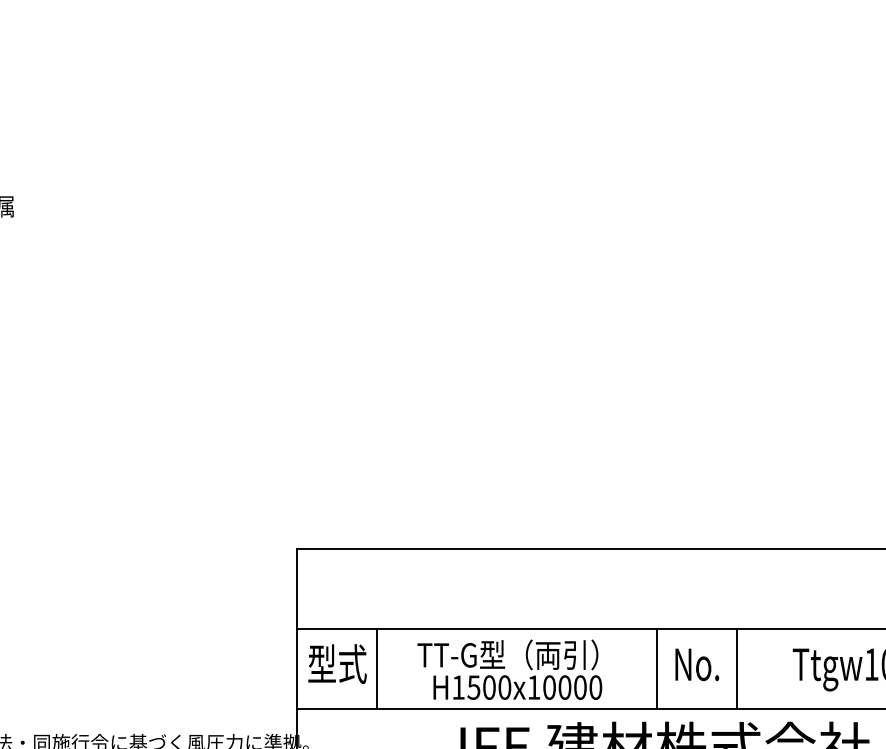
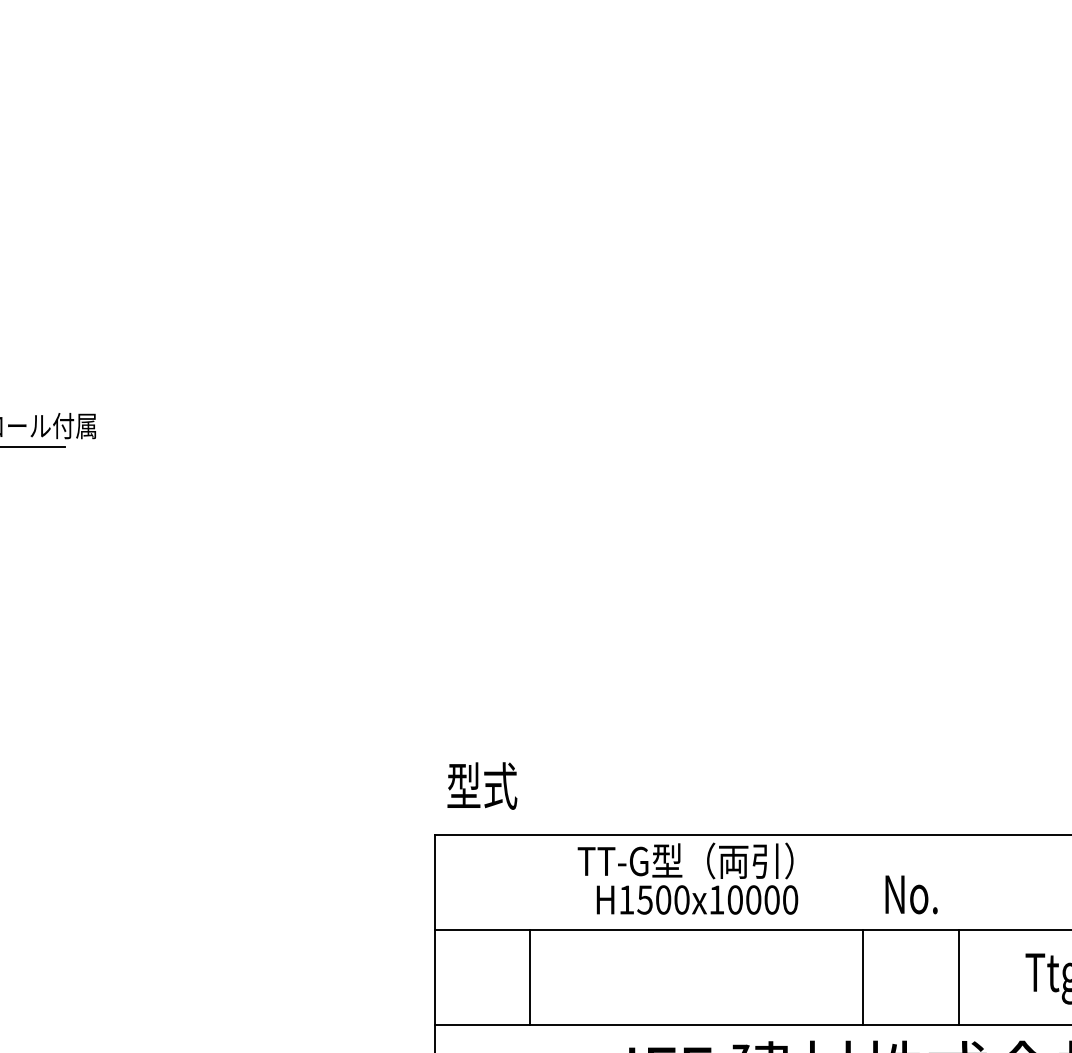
text: (337, 663) -> (482, 785), moved
text: (697, 664) -> (911, 894), moved
text: (509, 669) -> (687, 878), moved

